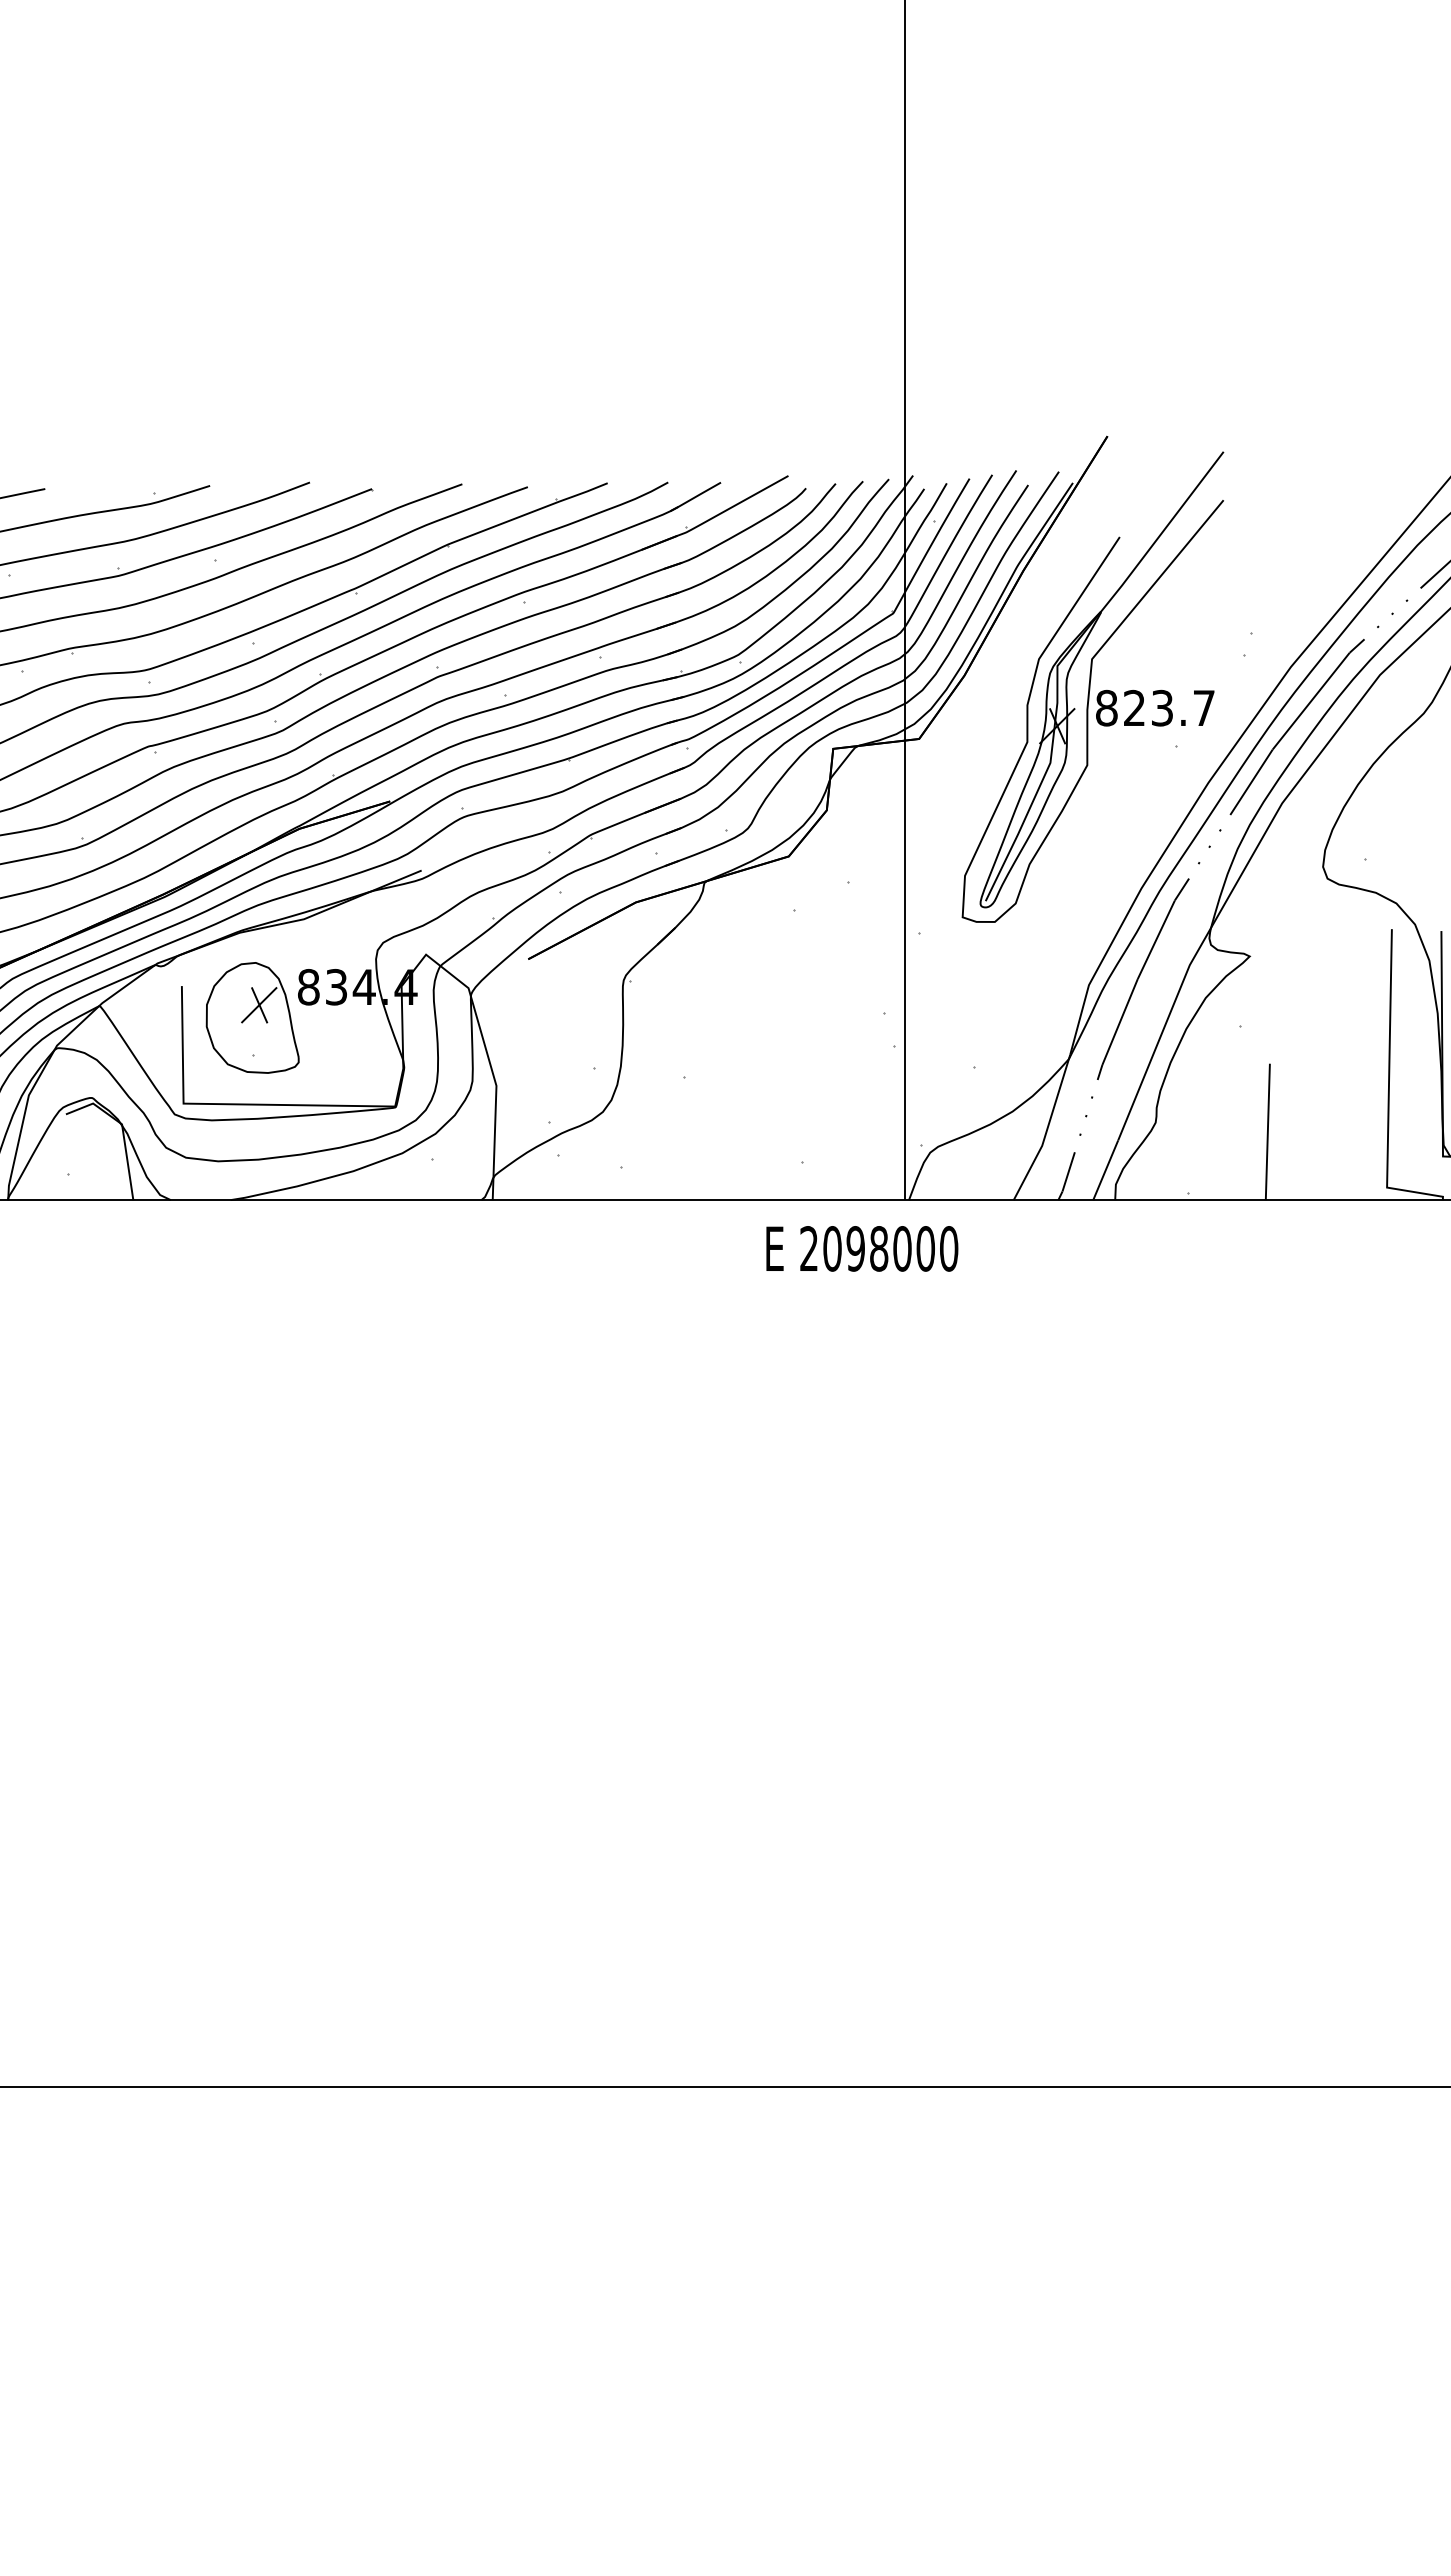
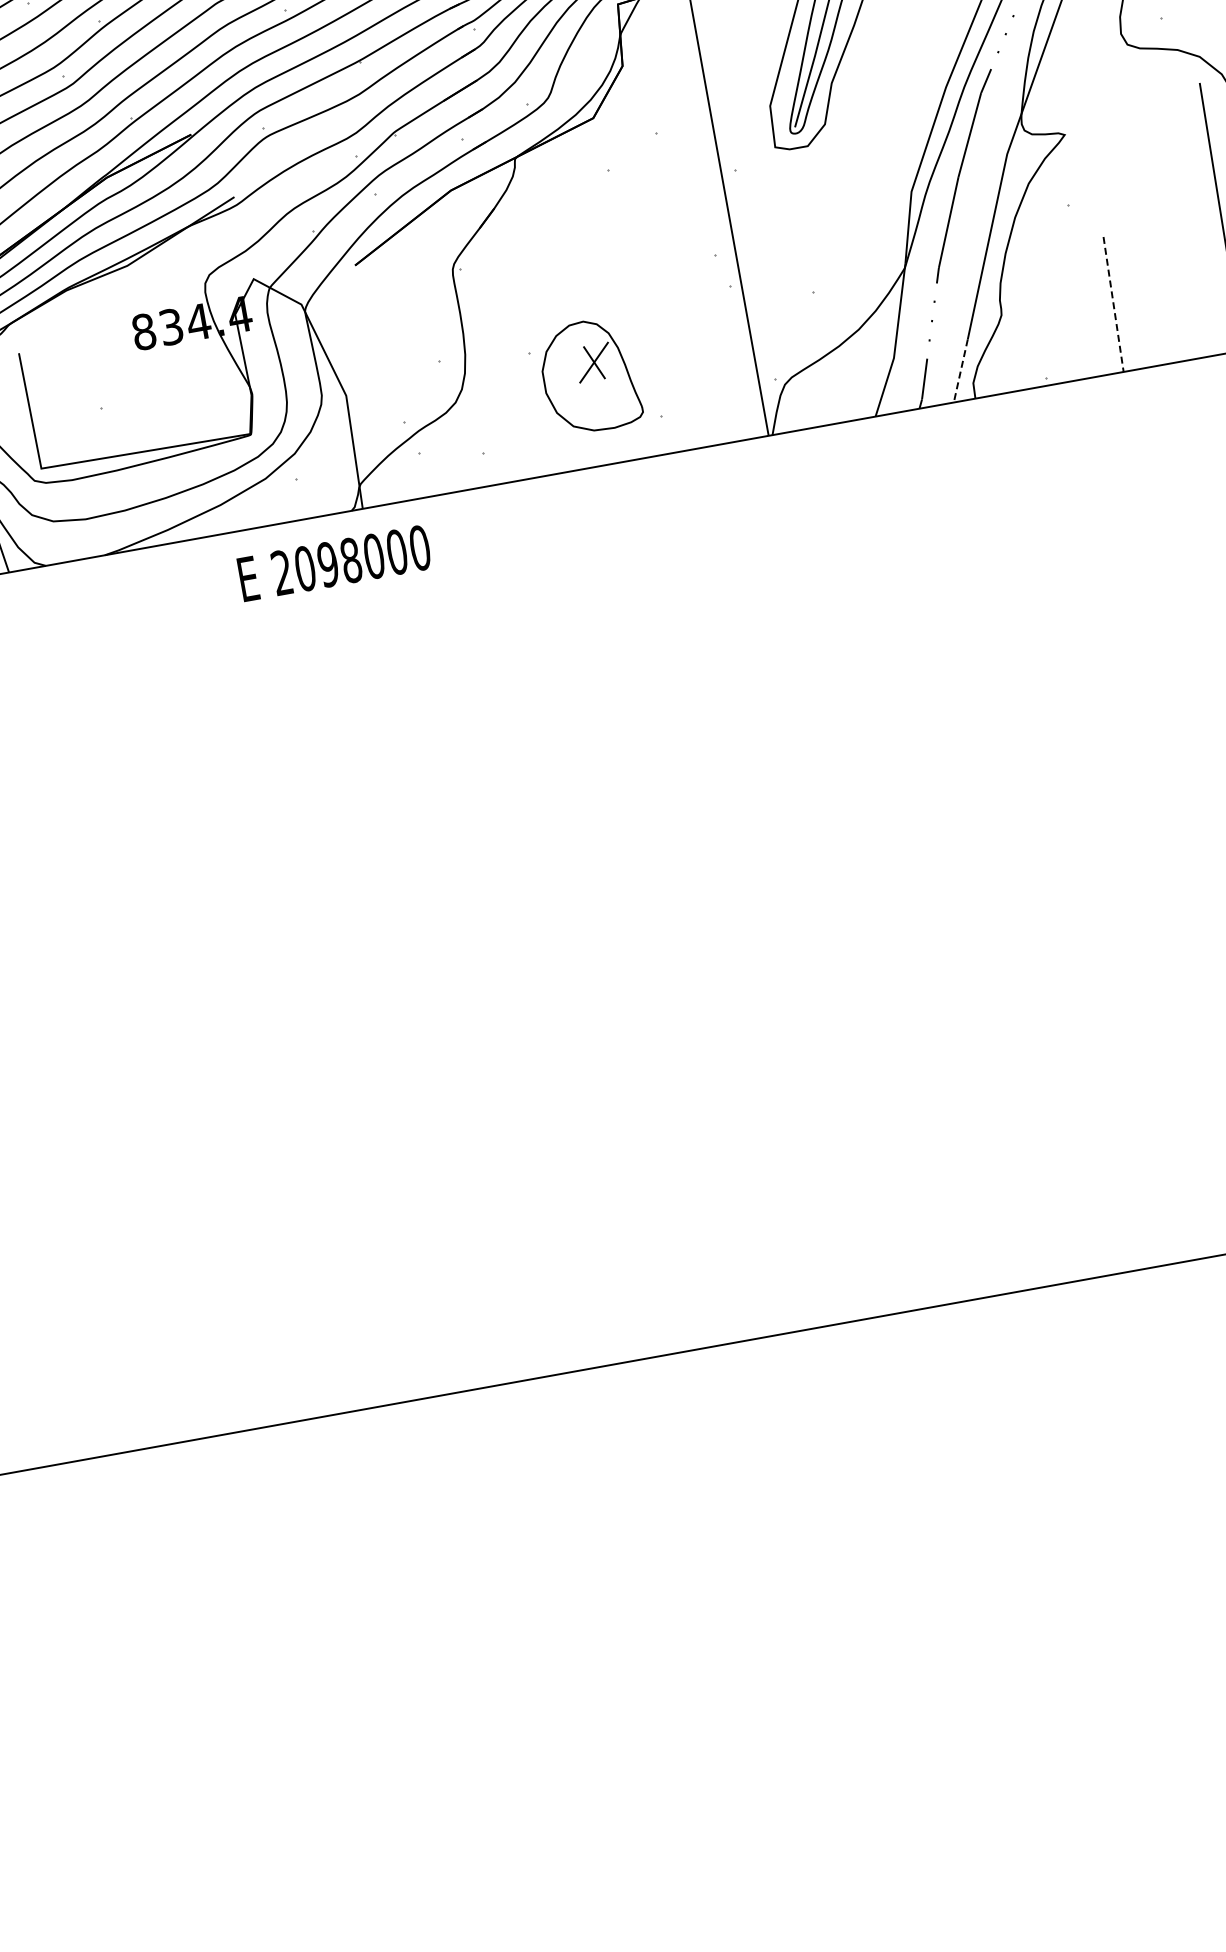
part: (252, 1017) -> (589, 375), moved
line: (1267, 1132) -> (1113, 305), solid -> dashed
line: (1105, 1170) -> (960, 371), solid -> dashed
text: (862, 1248) -> (334, 563), moved

